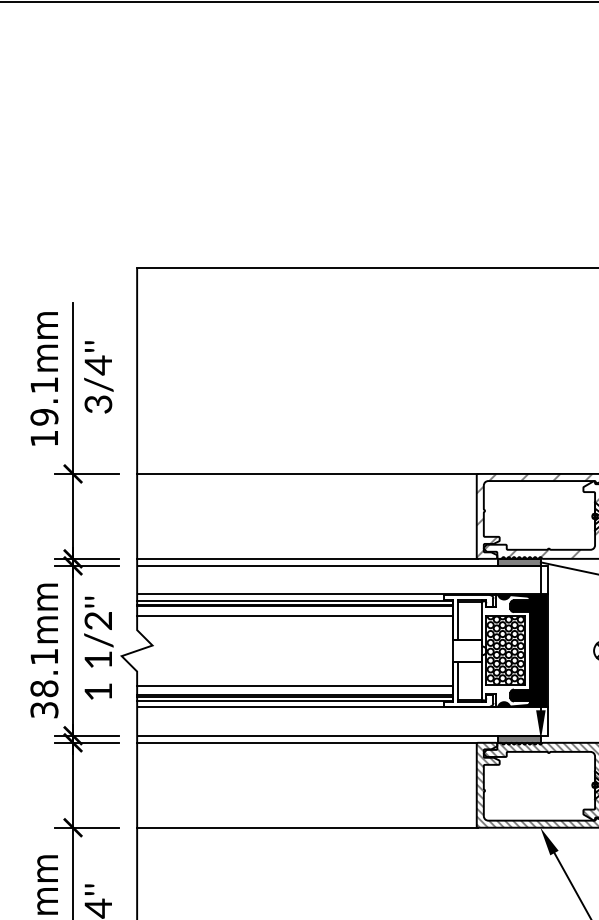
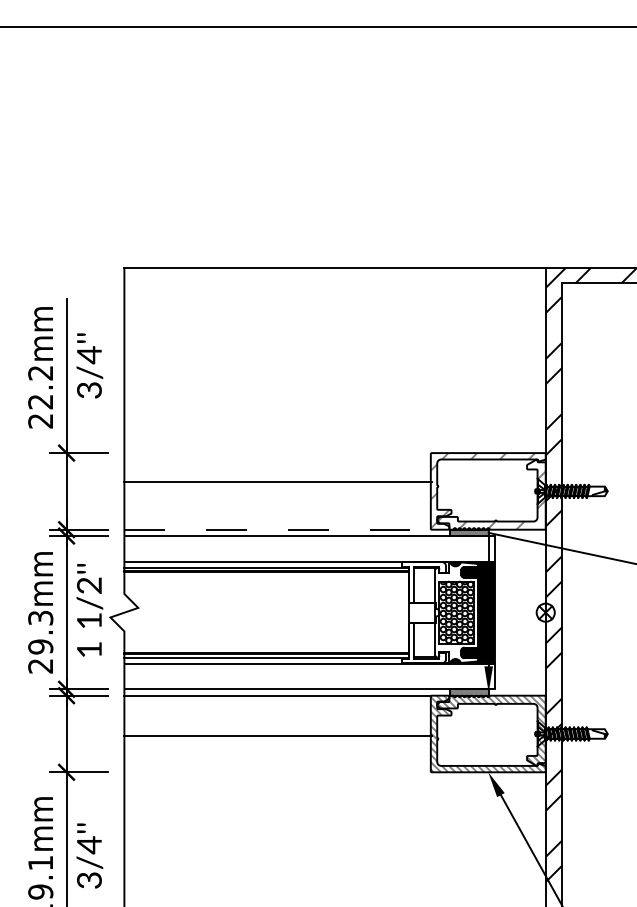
text: (44, 412) -> (40, 397), 19.1mm -> 22.2mm
line: (306, 474) -> (277, 482), moved
line: (307, 558) -> (278, 529), solid -> dashed
line: (294, 616) -> (266, 581), removed
text: (44, 683) -> (40, 642), 38.1mm -> 29.3mm
line: (294, 686) -> (266, 644), removed
line: (306, 827) -> (277, 736), moved

